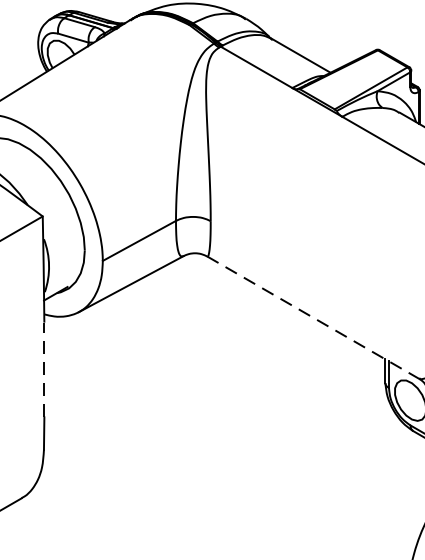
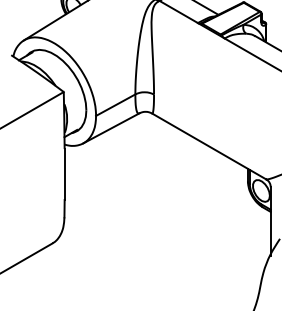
line: (313, 317) -> (209, 146), dashed -> solid
line: (44, 369) -> (64, 174), dashed -> solid

